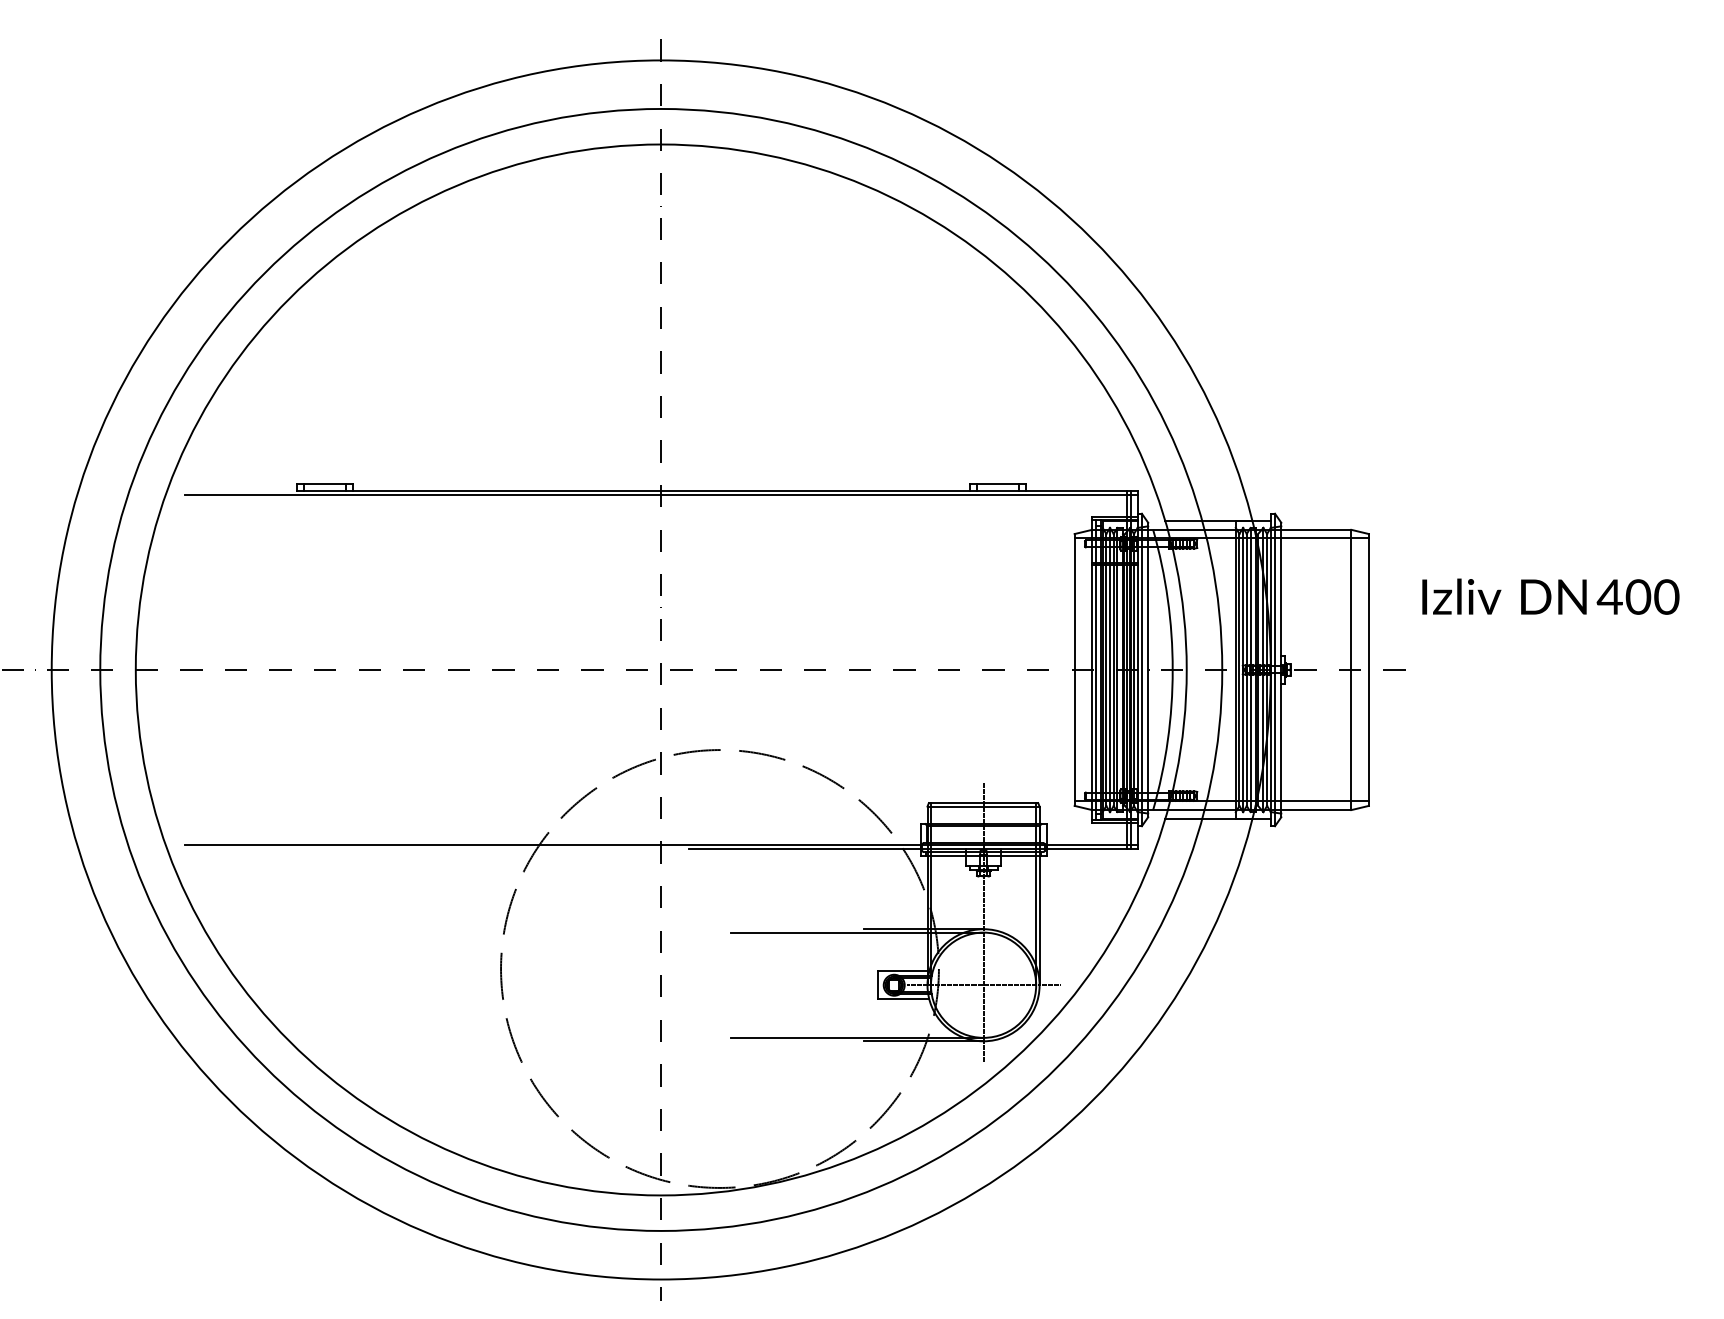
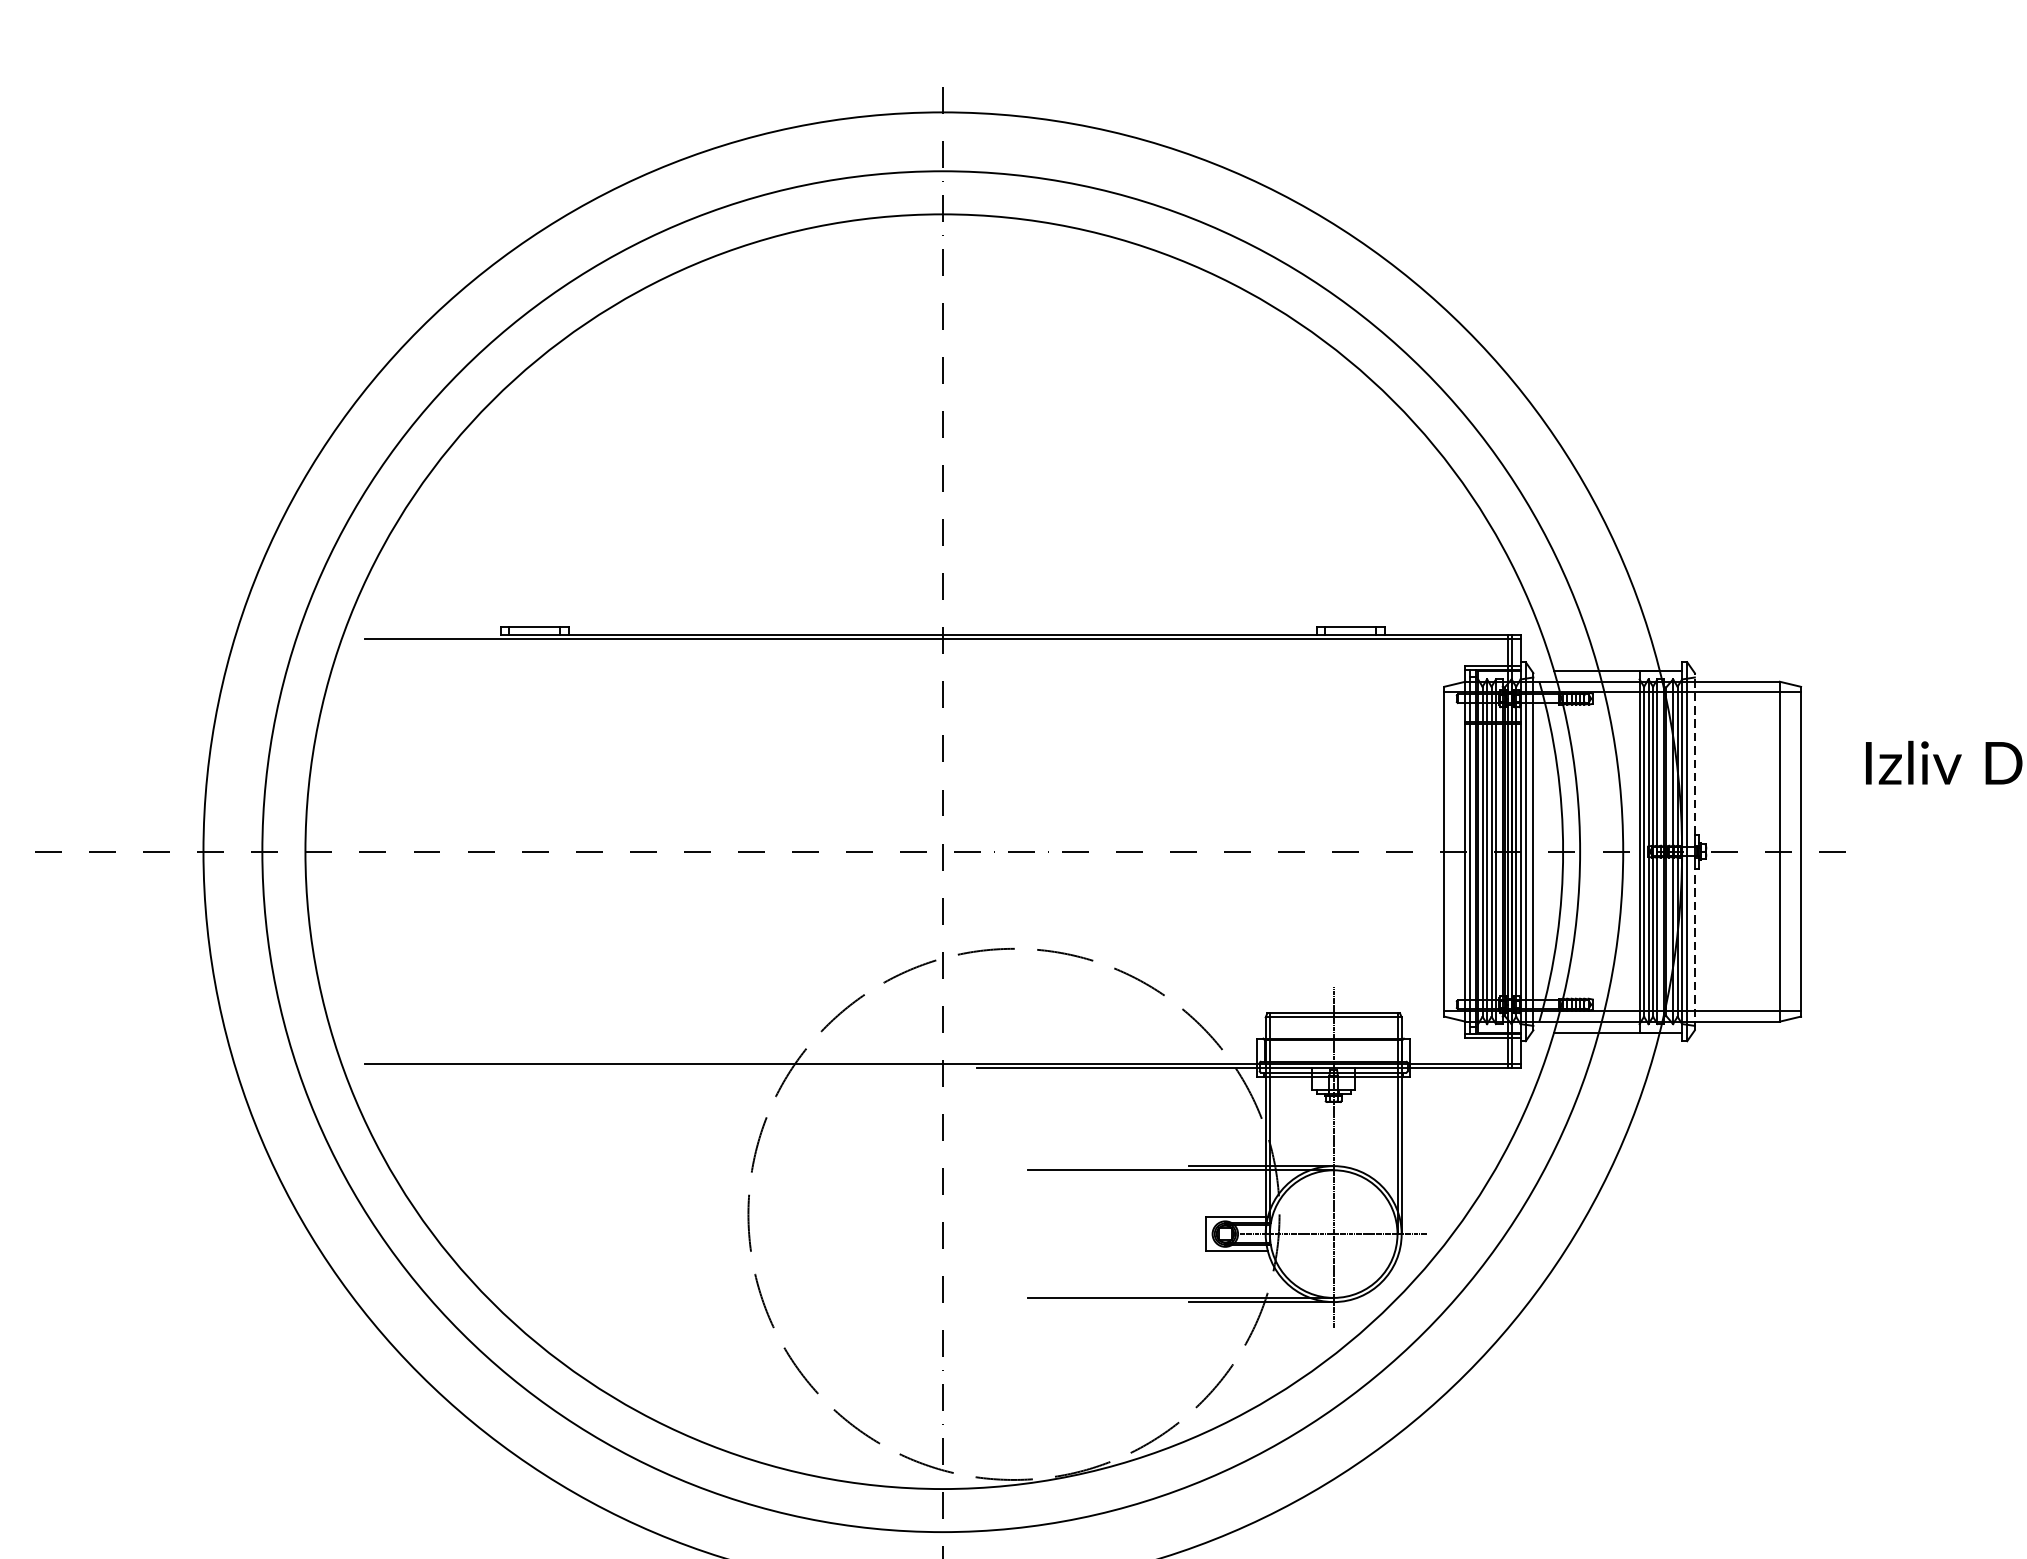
line: (1281, 589) -> (1695, 754), solid -> dashed
line: (1281, 750) -> (1695, 949), solid -> dashed

